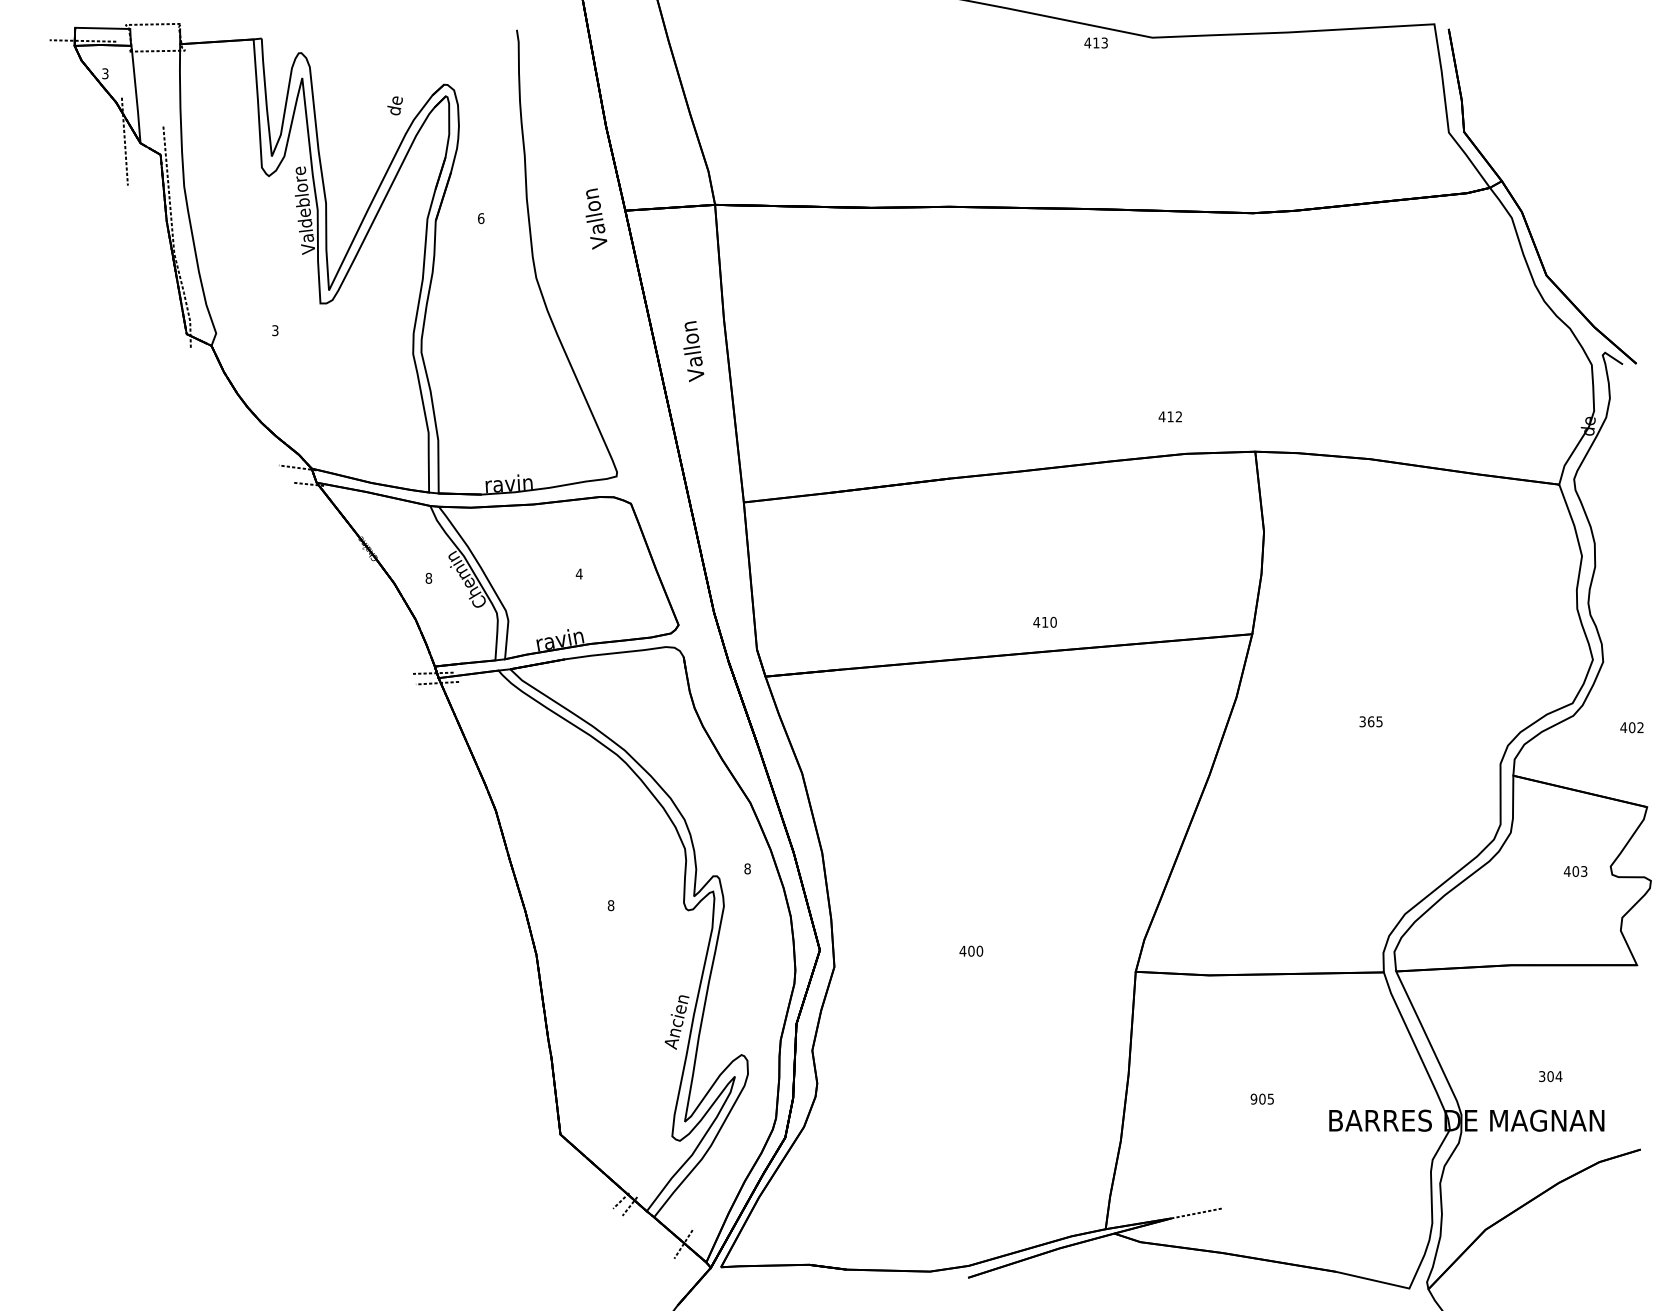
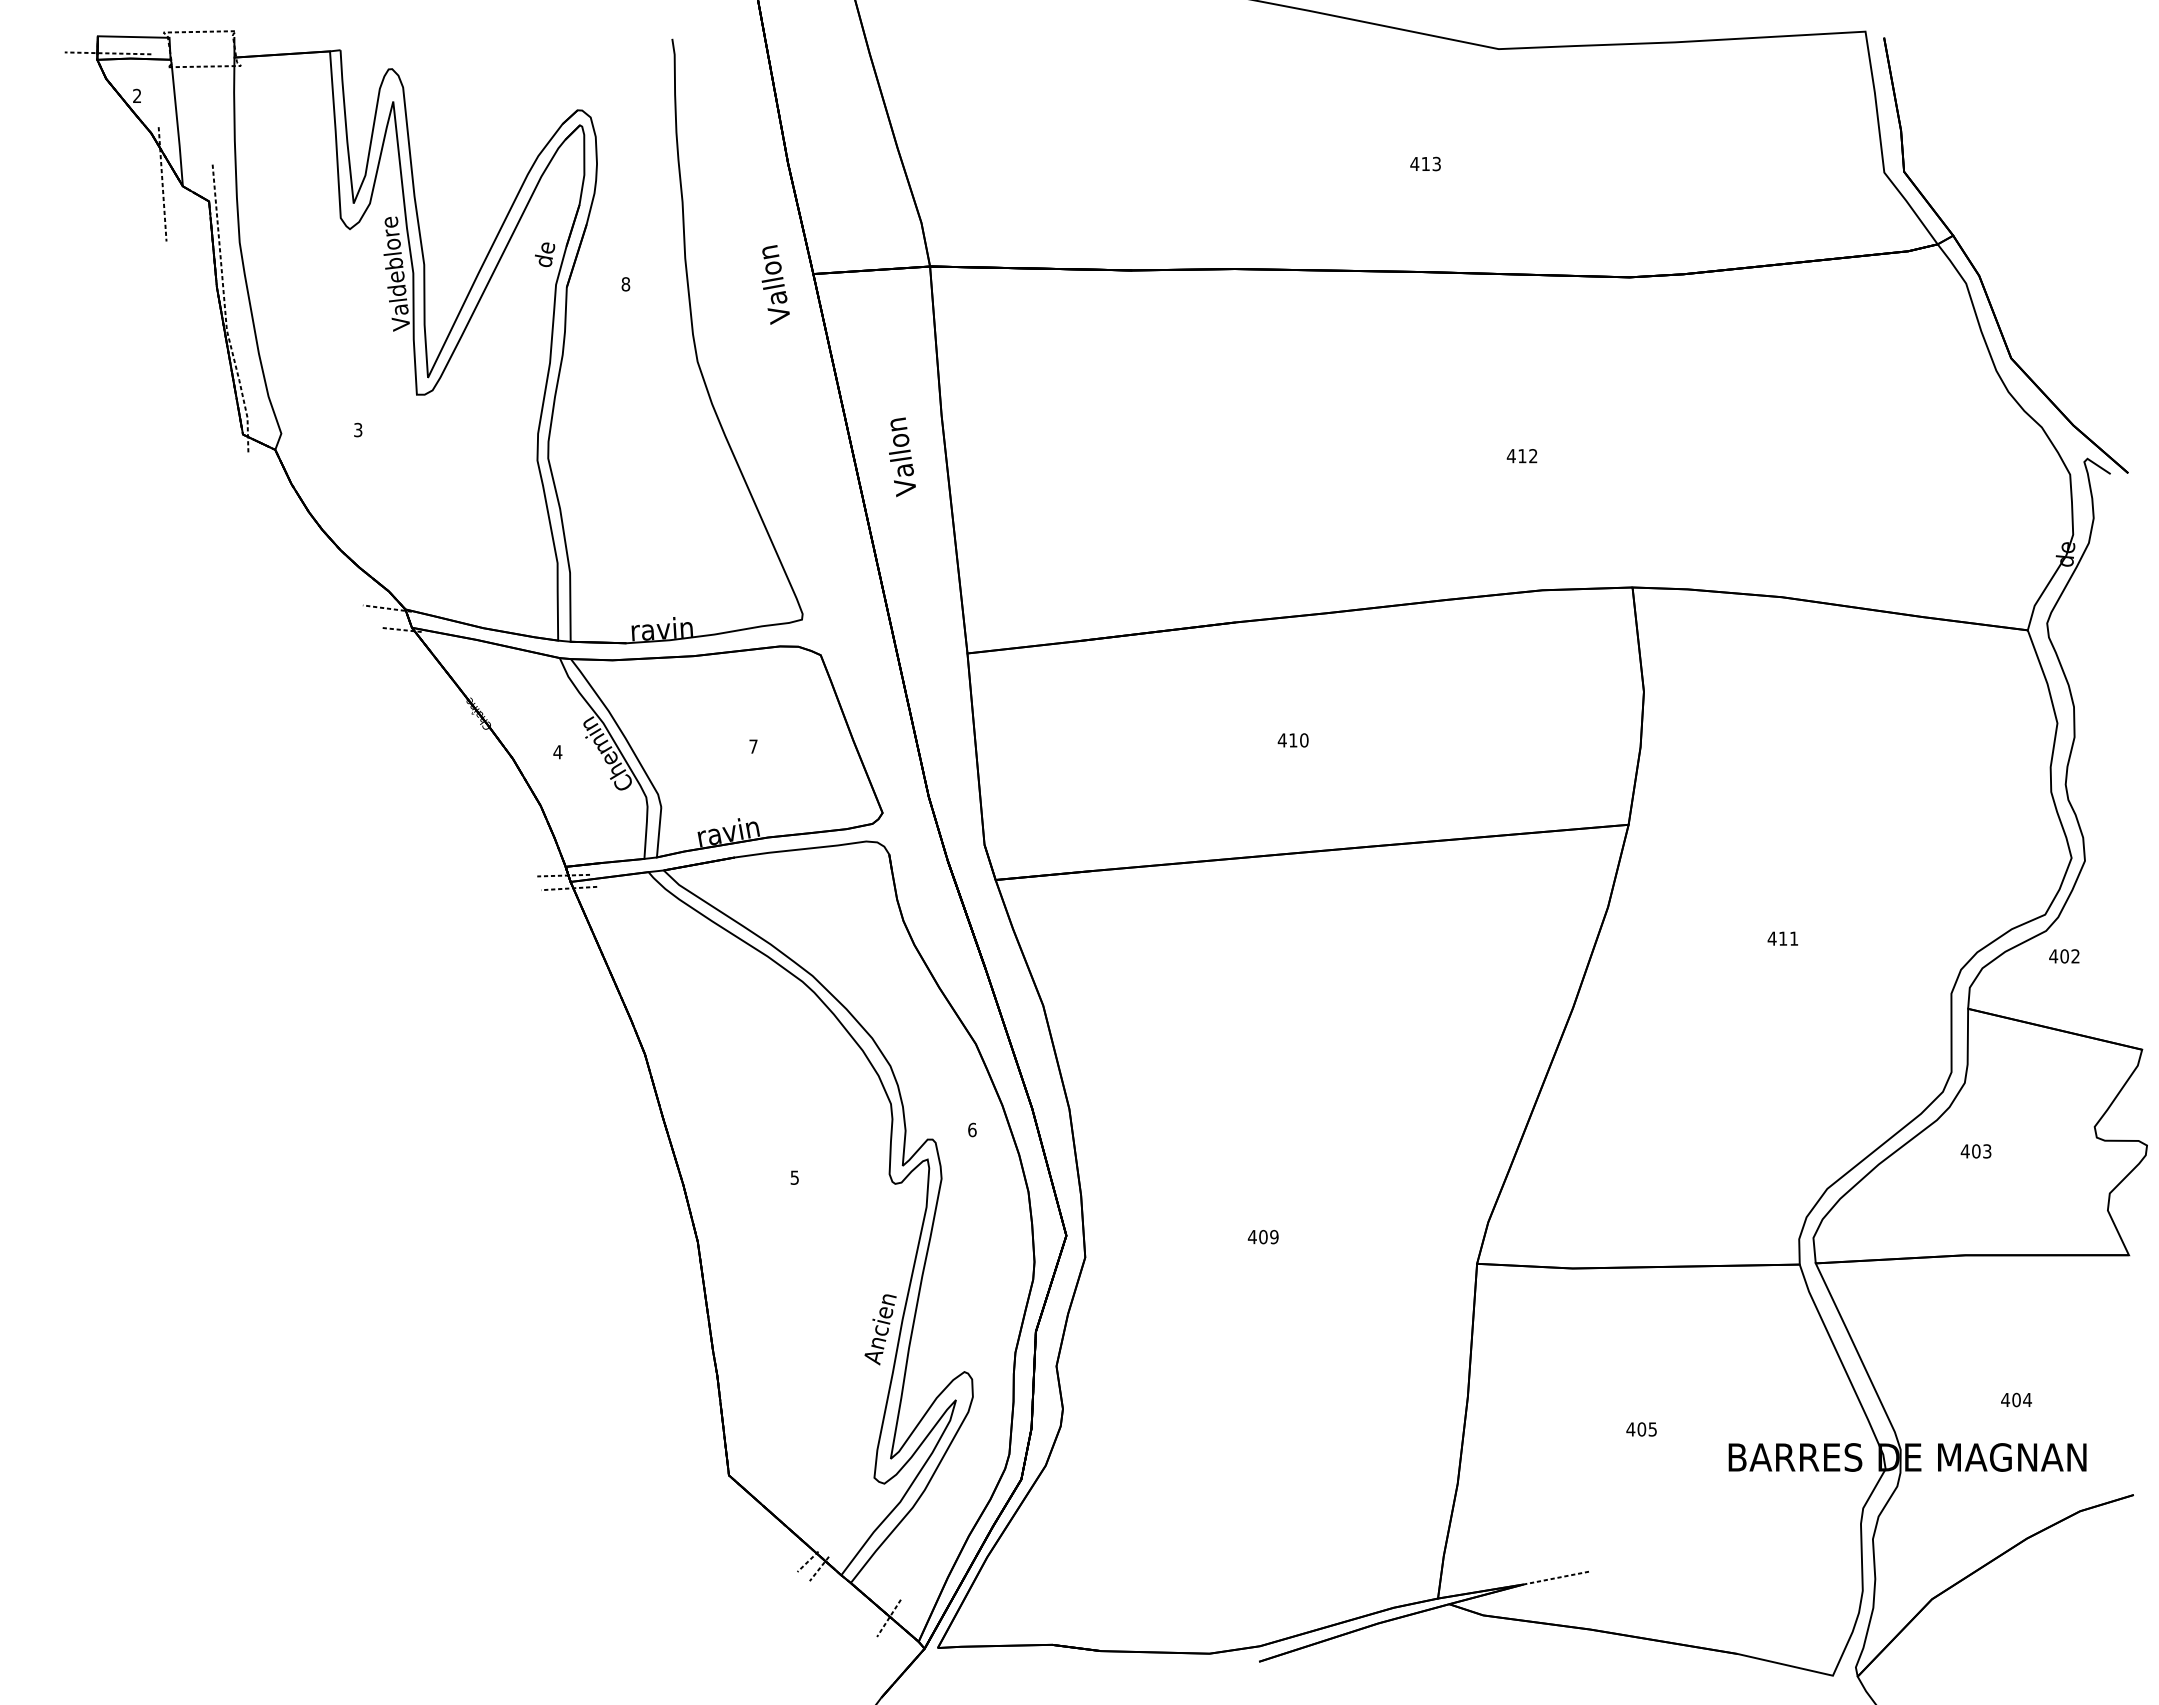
text: (1096, 42) -> (1425, 163), moved
text: (105, 74) -> (137, 96), 3 -> 2
text: (395, 105) -> (545, 254), moved
text: (480, 218) -> (625, 284), 6 -> 8
text: (1169, 417) -> (1521, 456), moved
text: (579, 573) -> (753, 746), 4 -> 7
text: (428, 578) -> (557, 752), 8 -> 4
text: (1044, 622) -> (1292, 740), moved
text: (1370, 721) -> (1782, 938), 365 -> 411
text: (1632, 727) -> (2064, 956), moved
text: (747, 868) -> (972, 1129), 8 -> 6
text: (1575, 871) -> (1975, 1151), moved
text: (610, 905) -> (794, 1177), 8 -> 5
text: (979, 951) -> (1274, 1237), 400 -> 409
text: (1542, 1076) -> (2005, 1399), 304 -> 404
text: (1253, 1099) -> (1630, 1429), 905 -> 405

